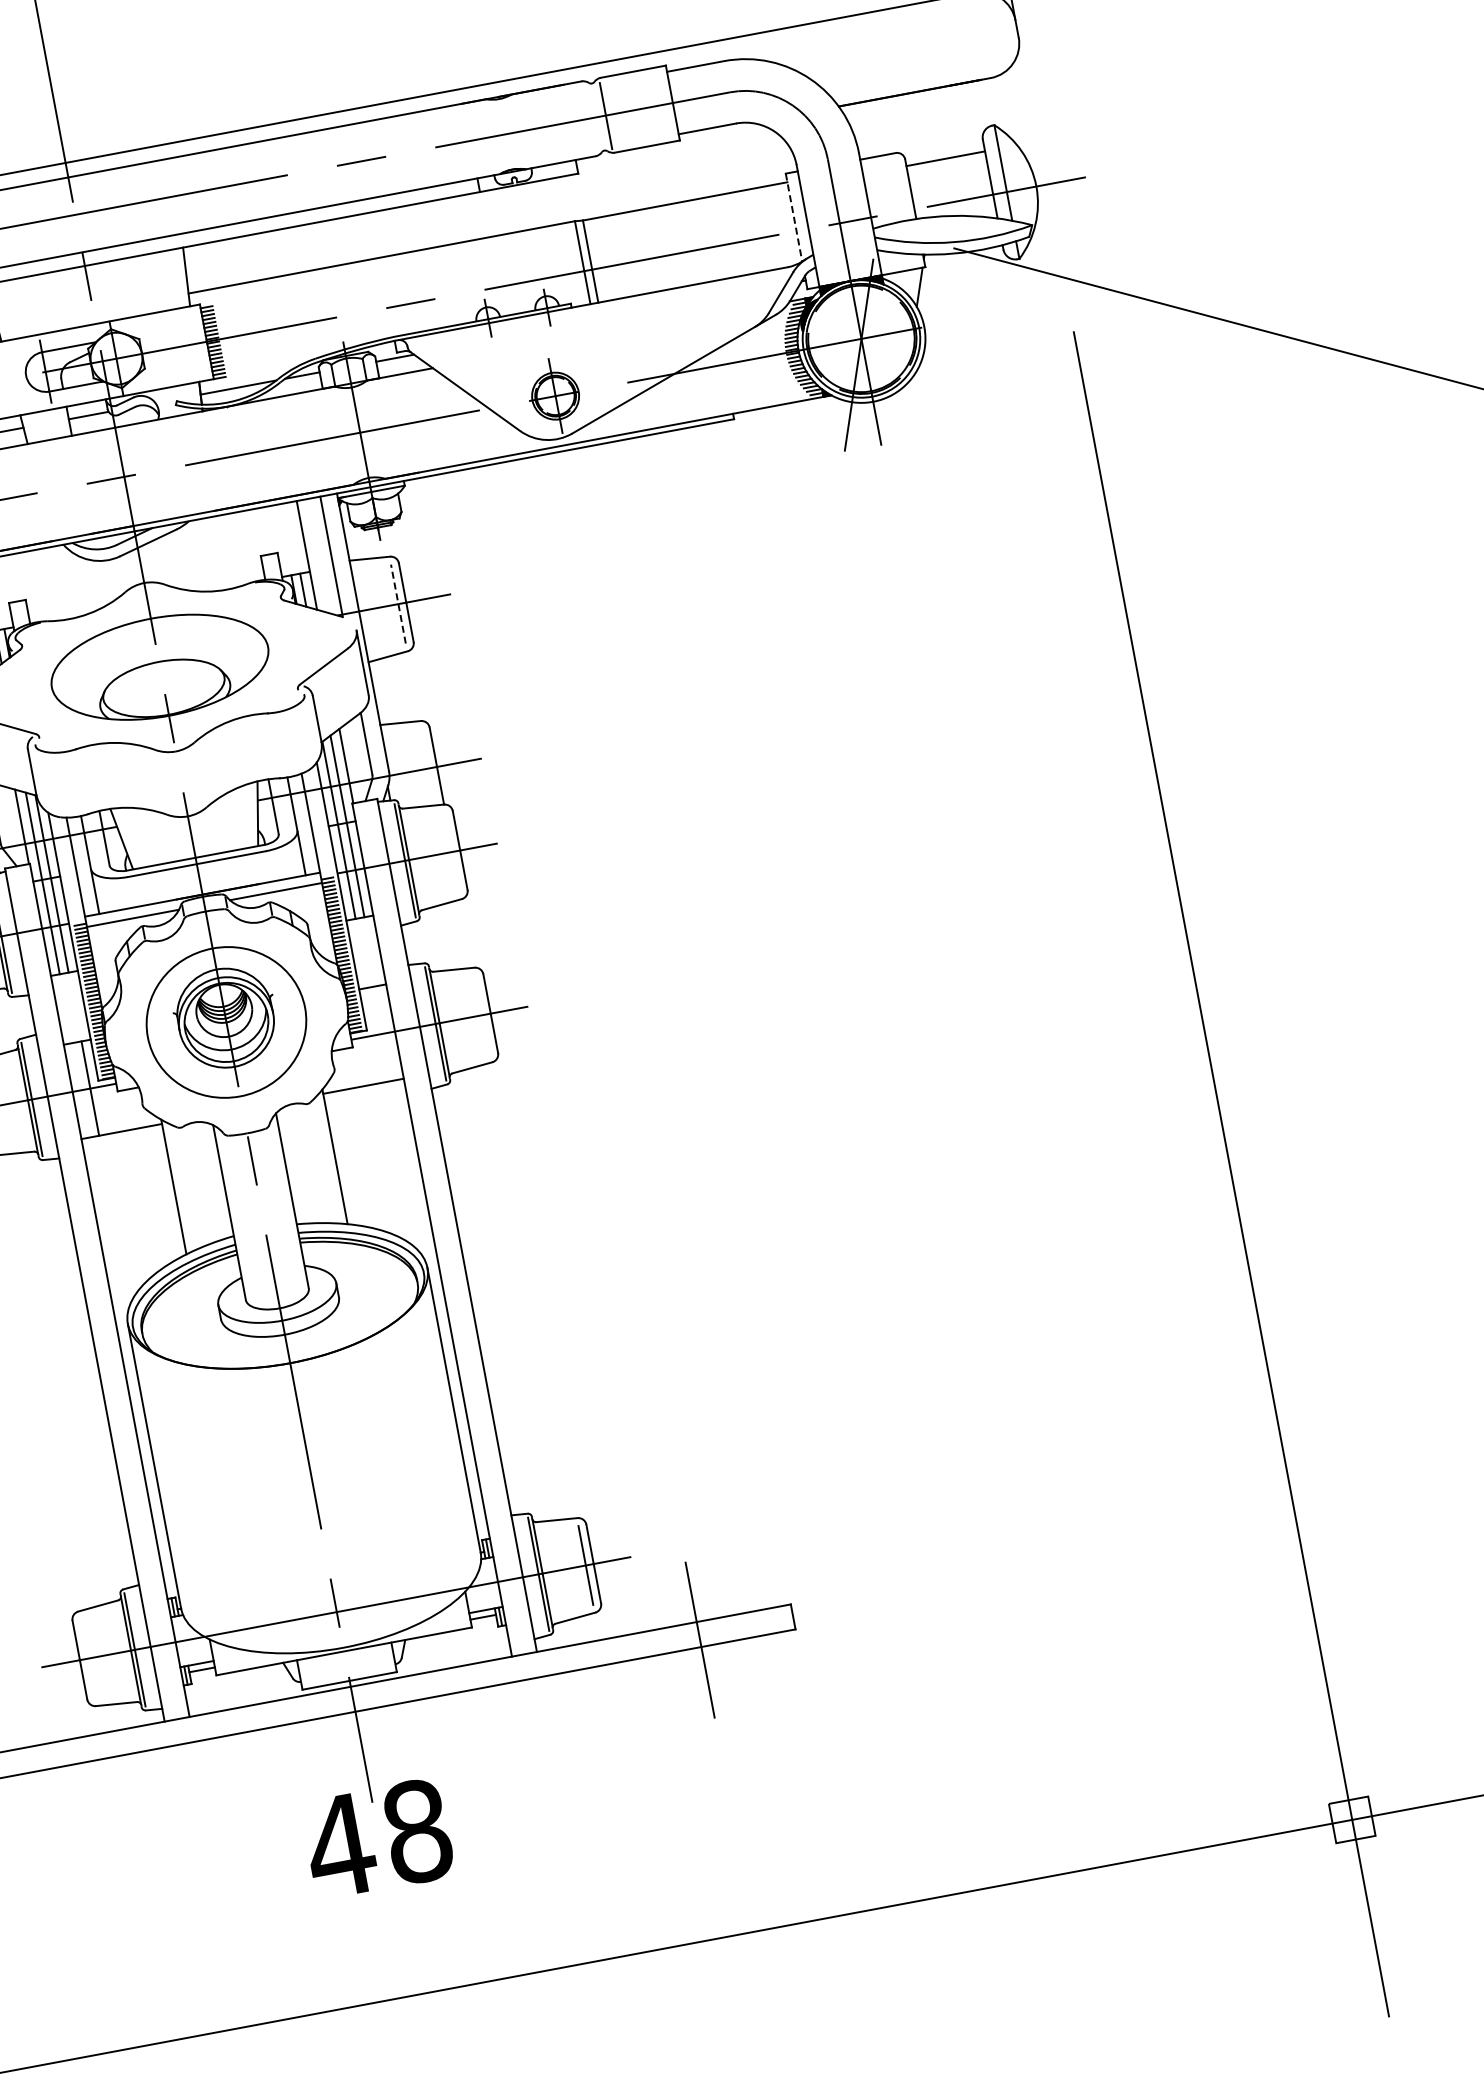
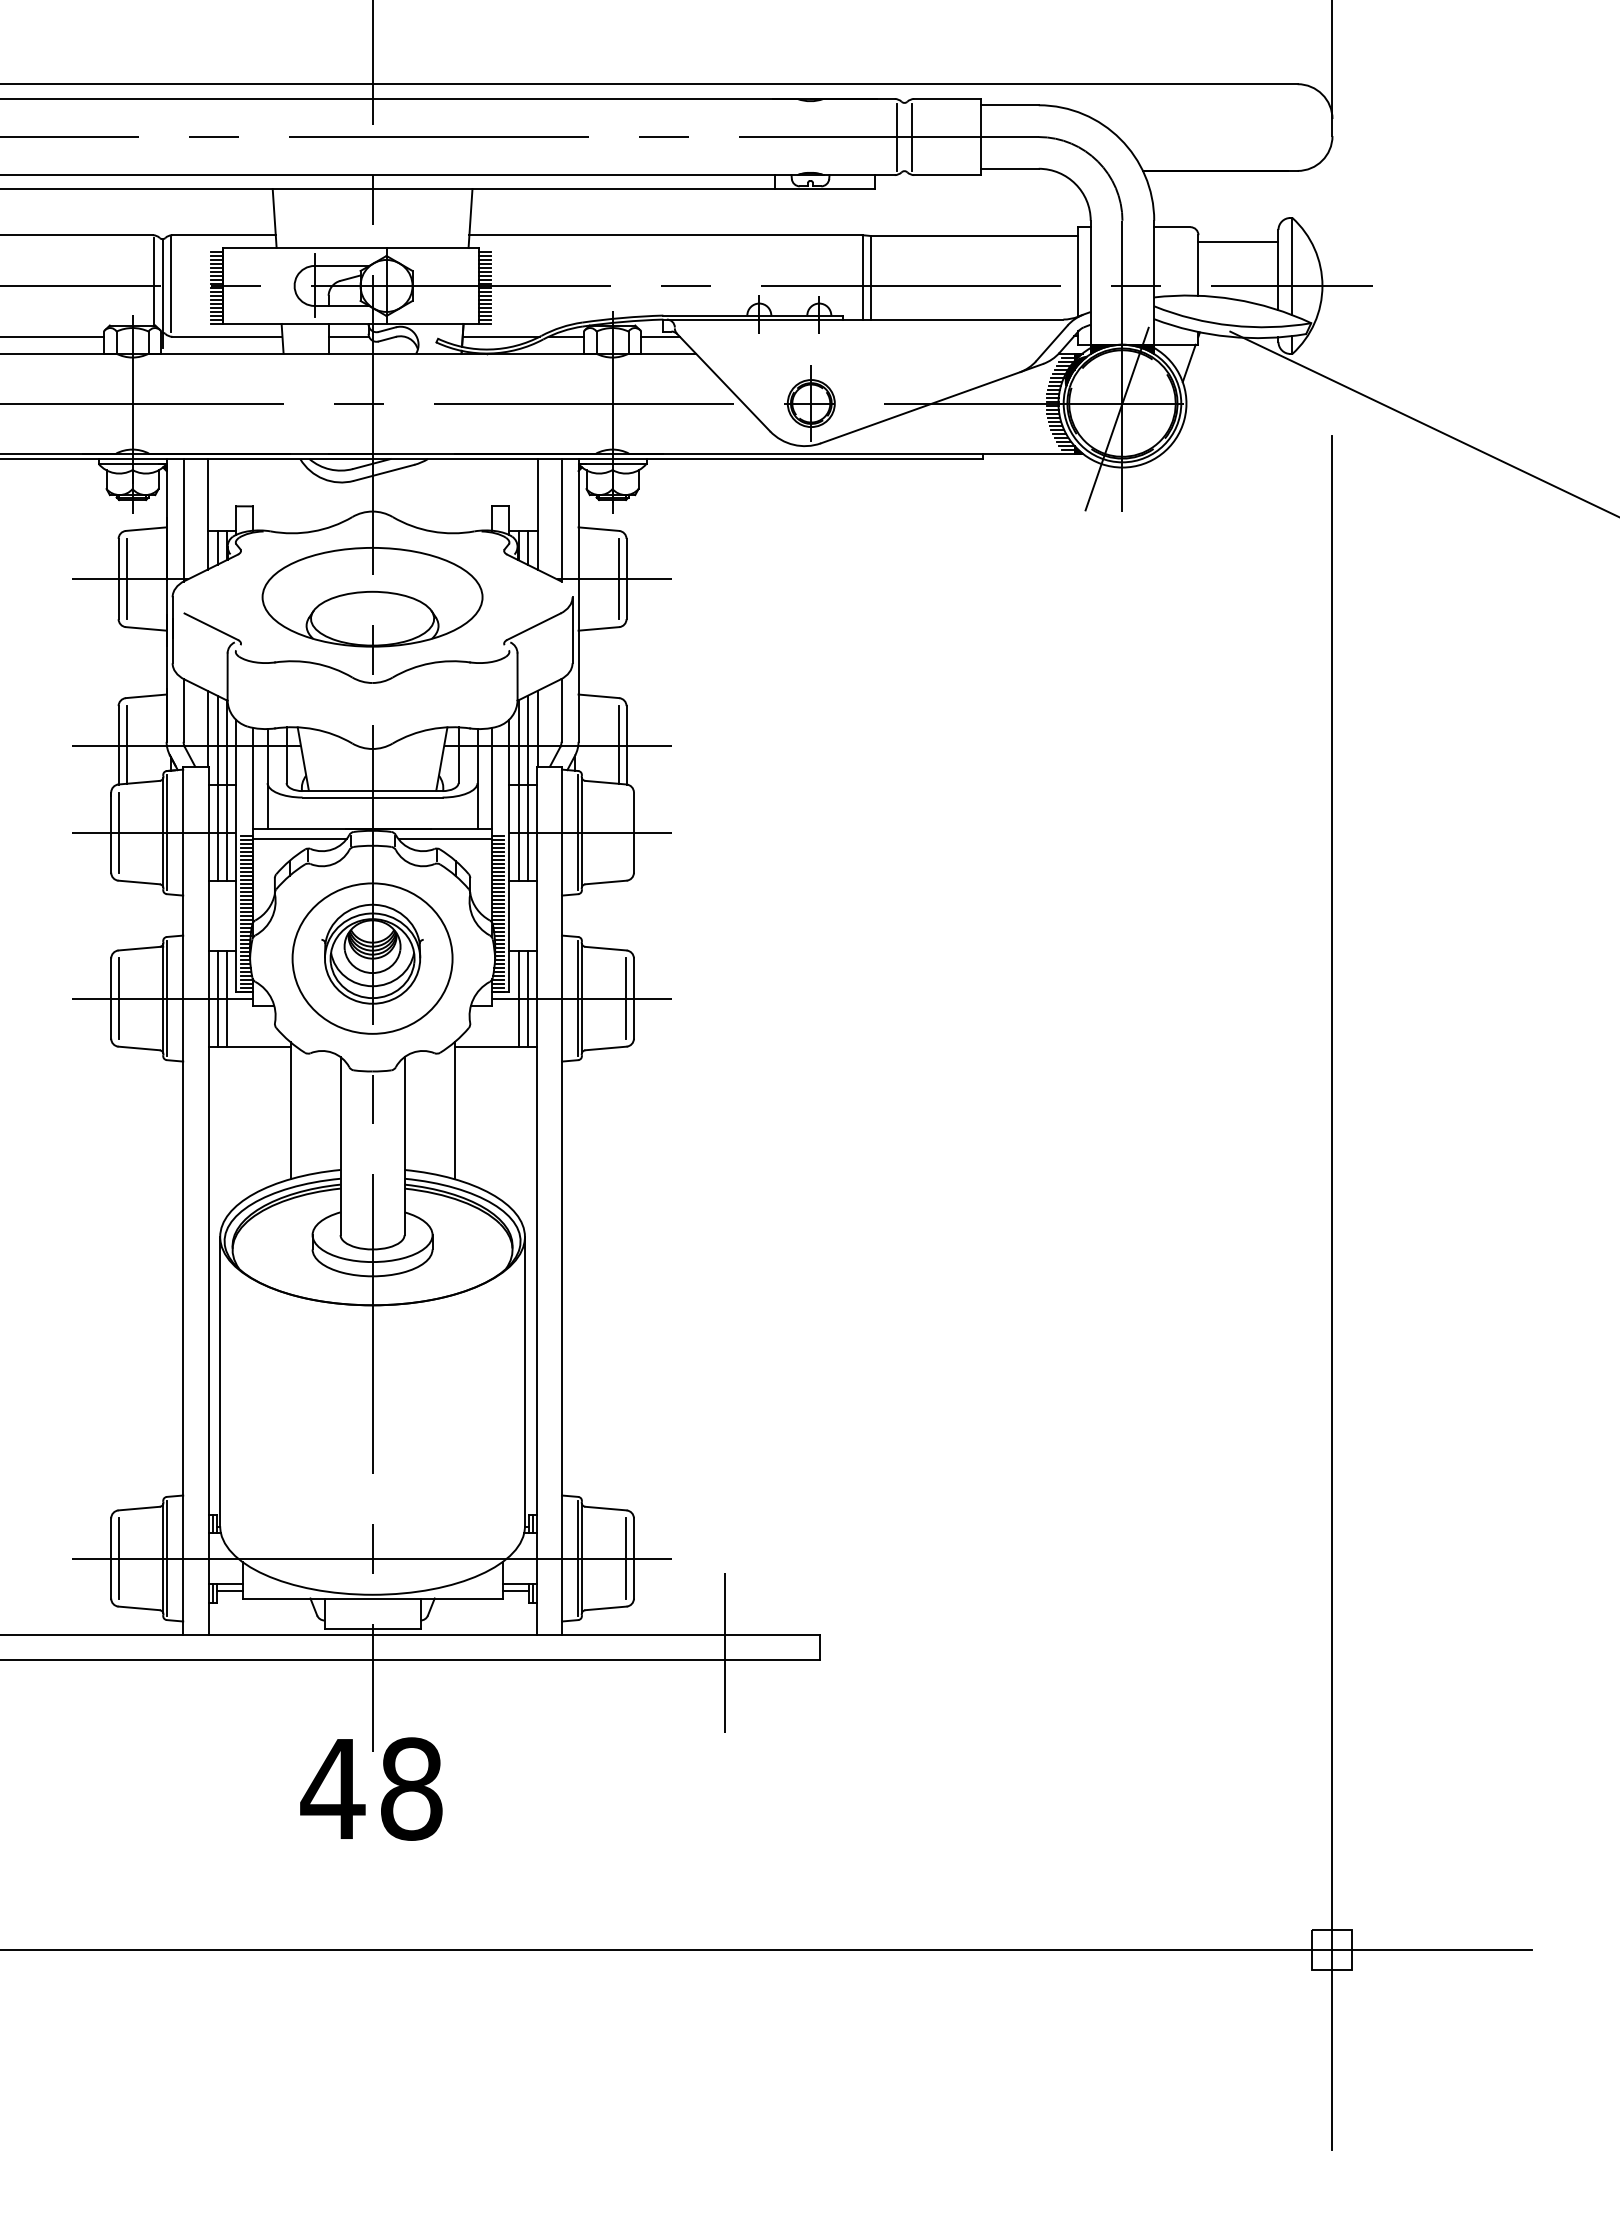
line: (590, 118) -> (896, 137), added
line: (793, 217) -> (1078, 271), dashed -> solid
line: (398, 603) -> (618, 578), dashed -> solid
line: (428, 766) -> (618, 744), added
line: (482, 1015) -> (625, 998), added
line: (386, 1033) -> (527, 998), added
line: (377, 1034) -> (518, 998), added
line: (81, 1090) -> (217, 998), added
line: (88, 1658) -> (119, 1558), added

